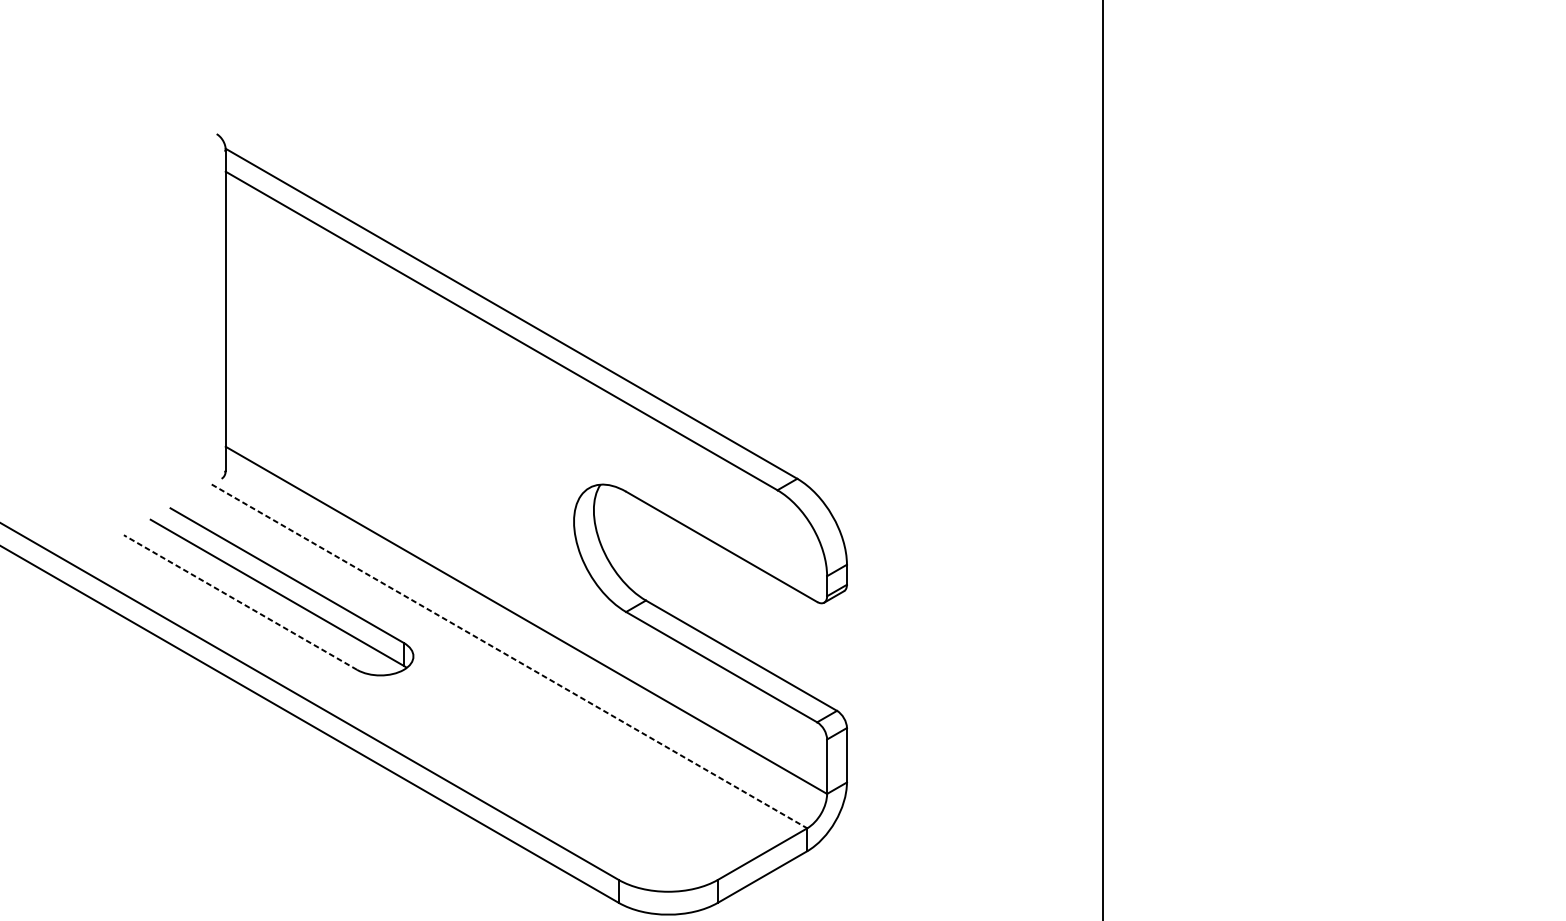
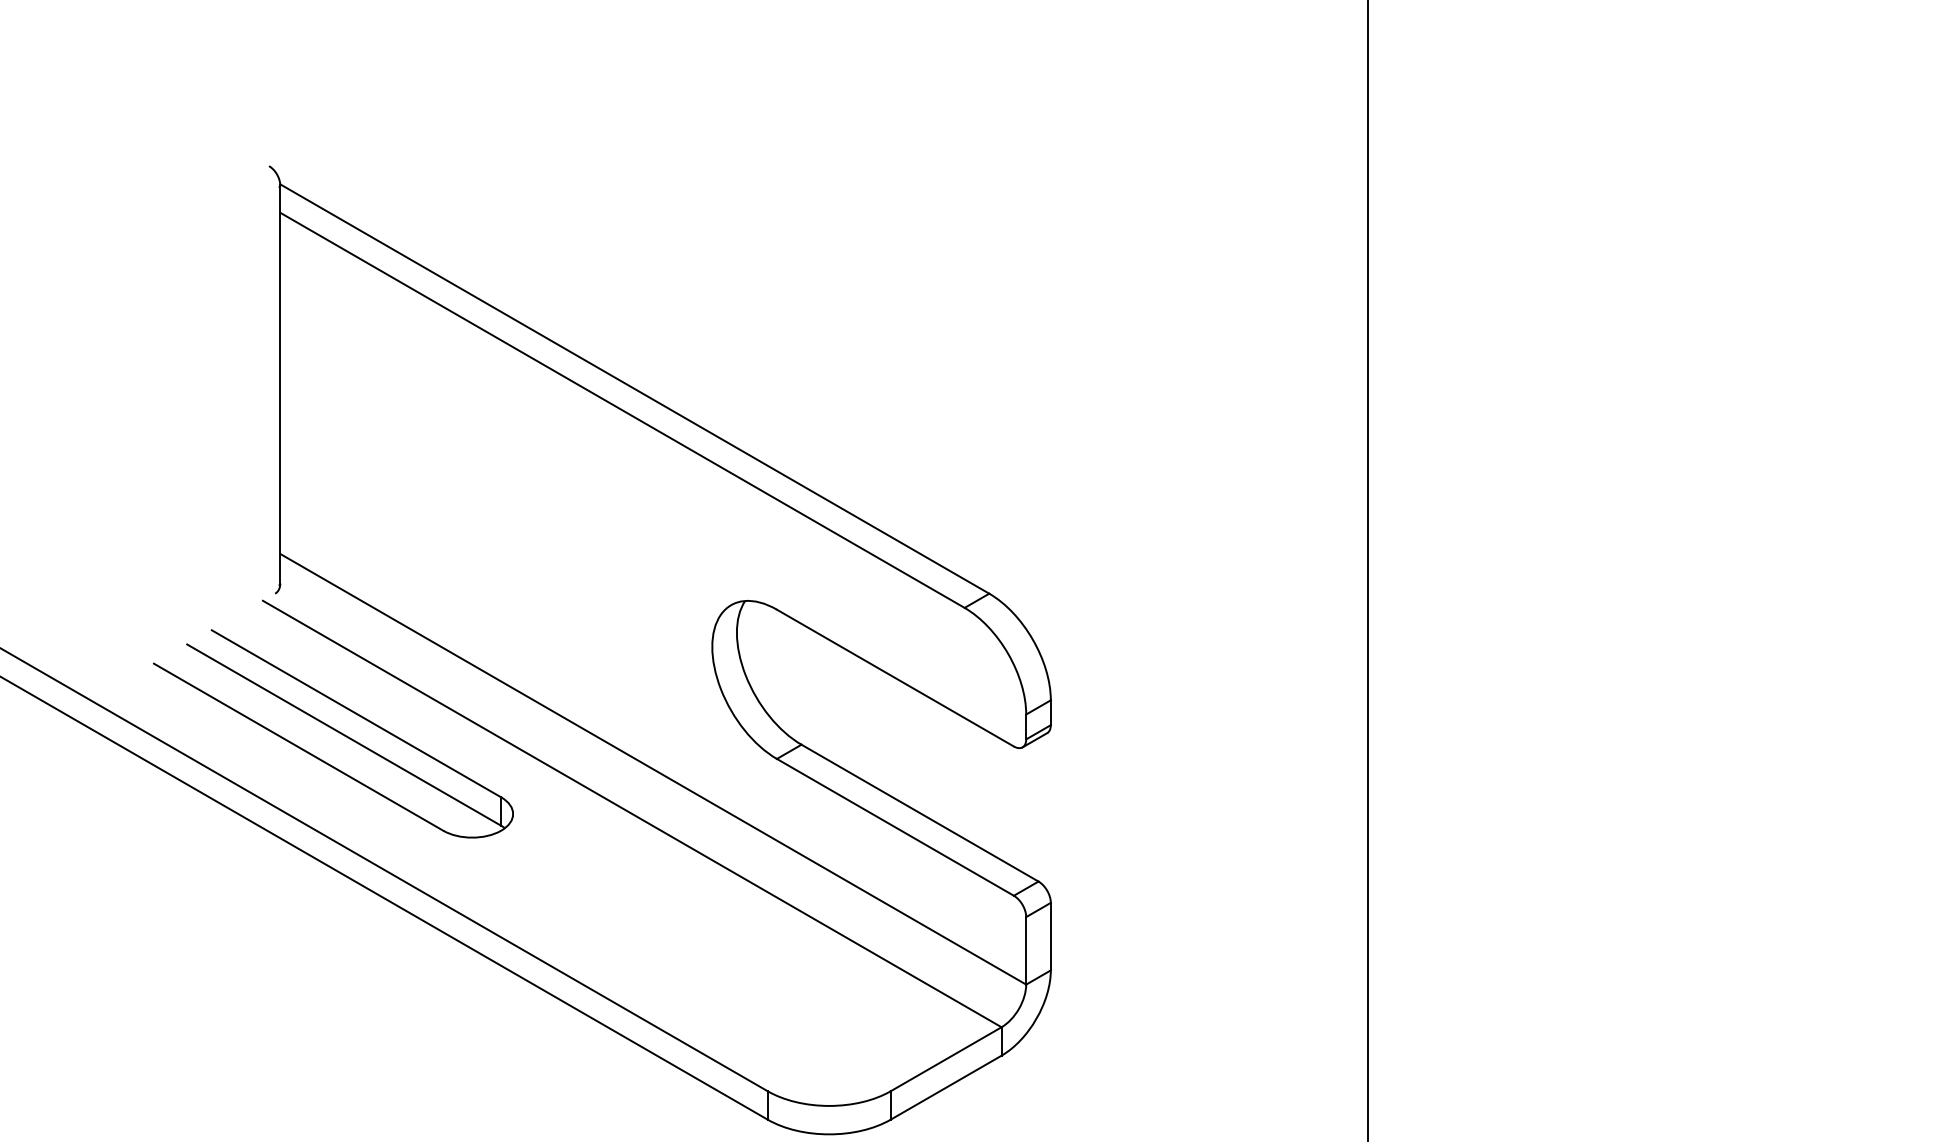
line: (240, 601) -> (298, 746), dashed -> solid
line: (509, 656) -> (632, 814), dashed -> solid

